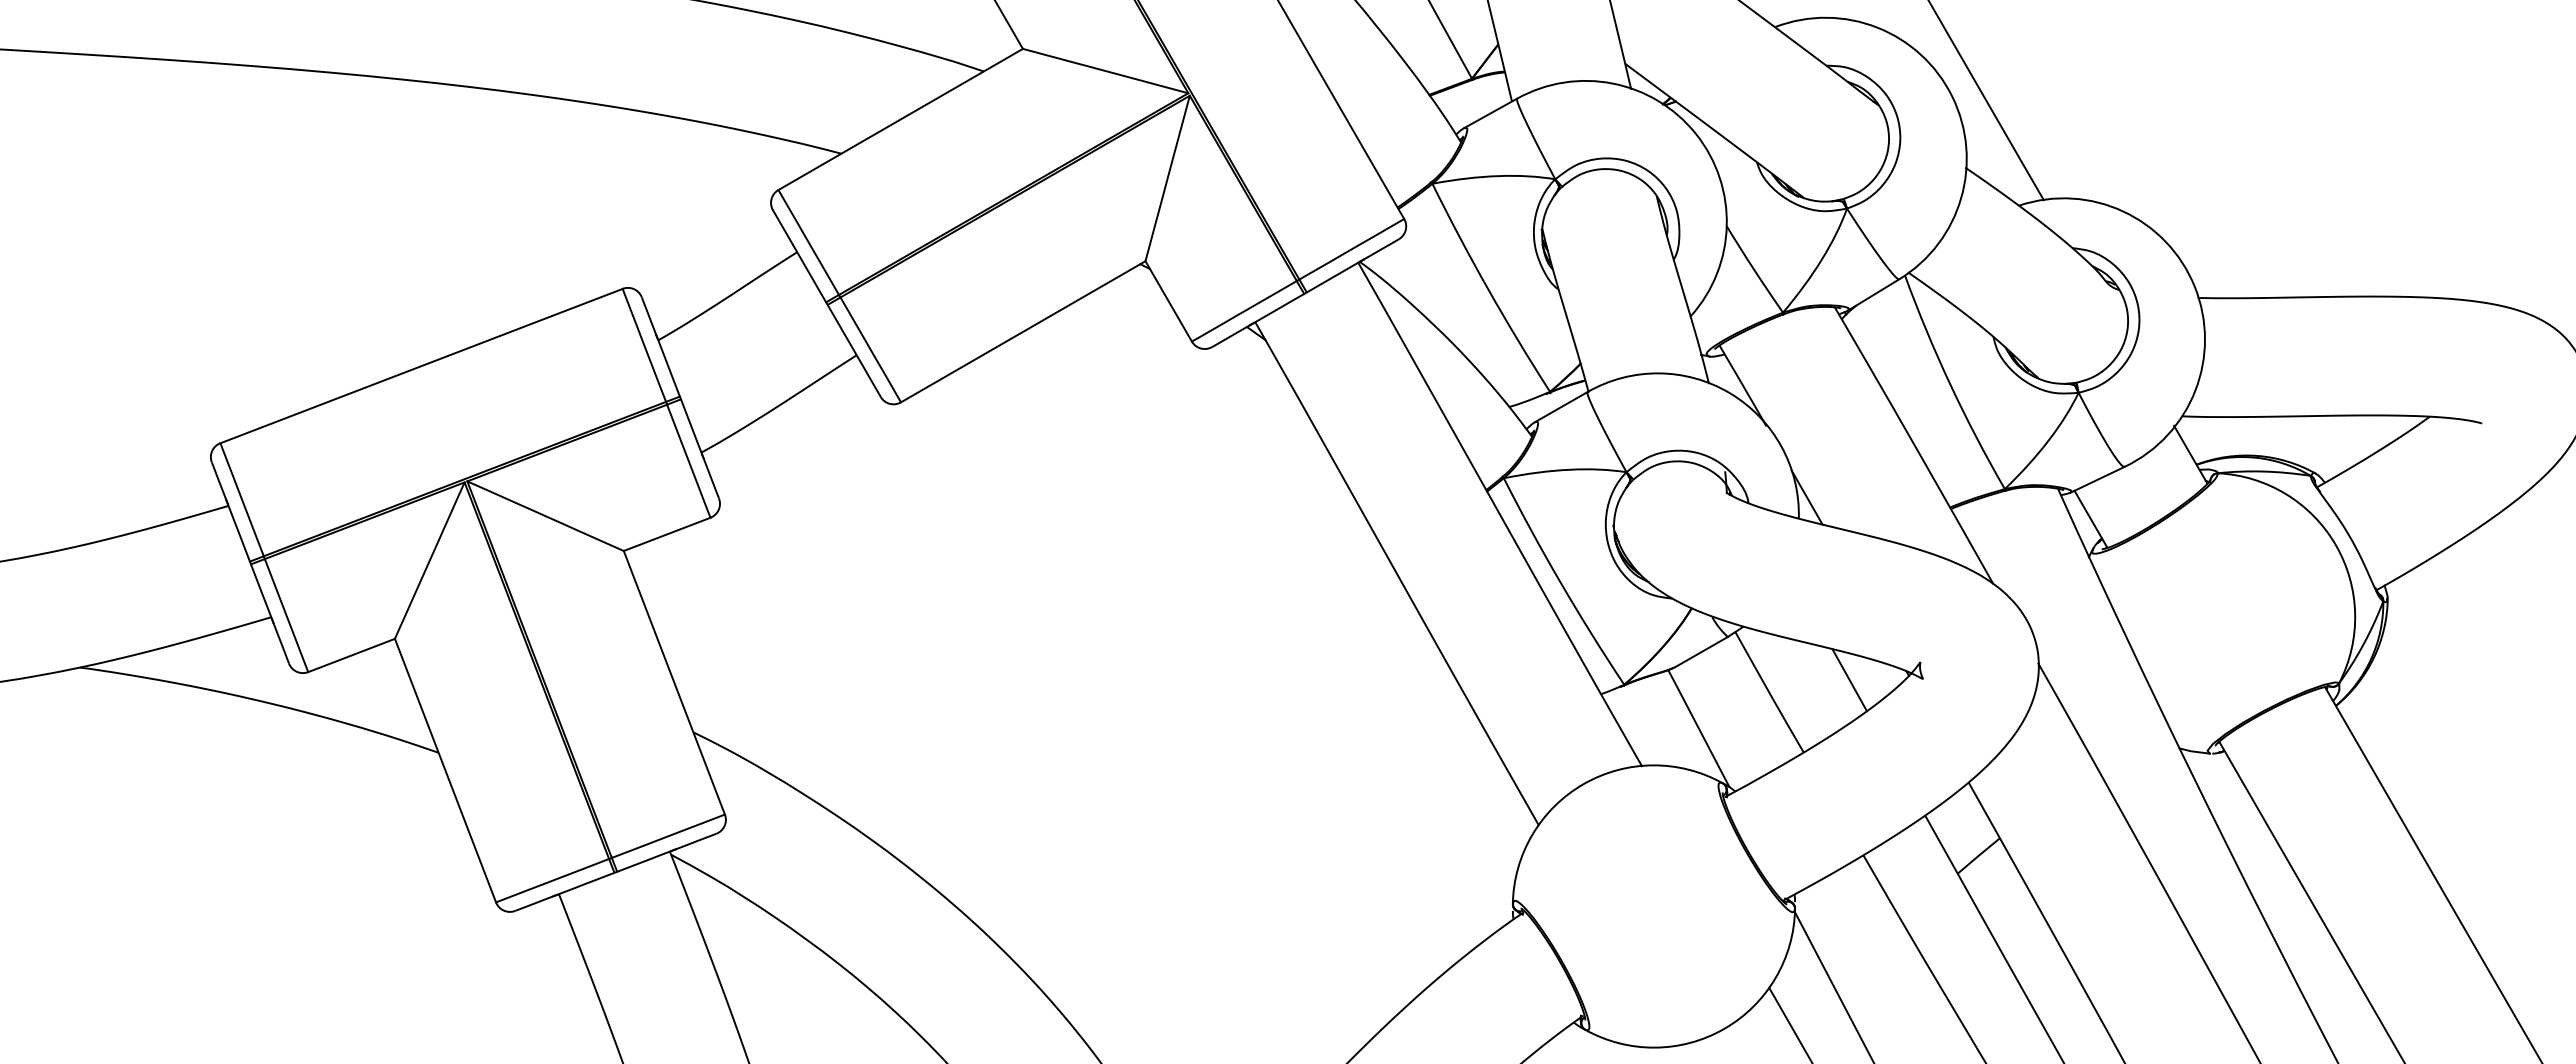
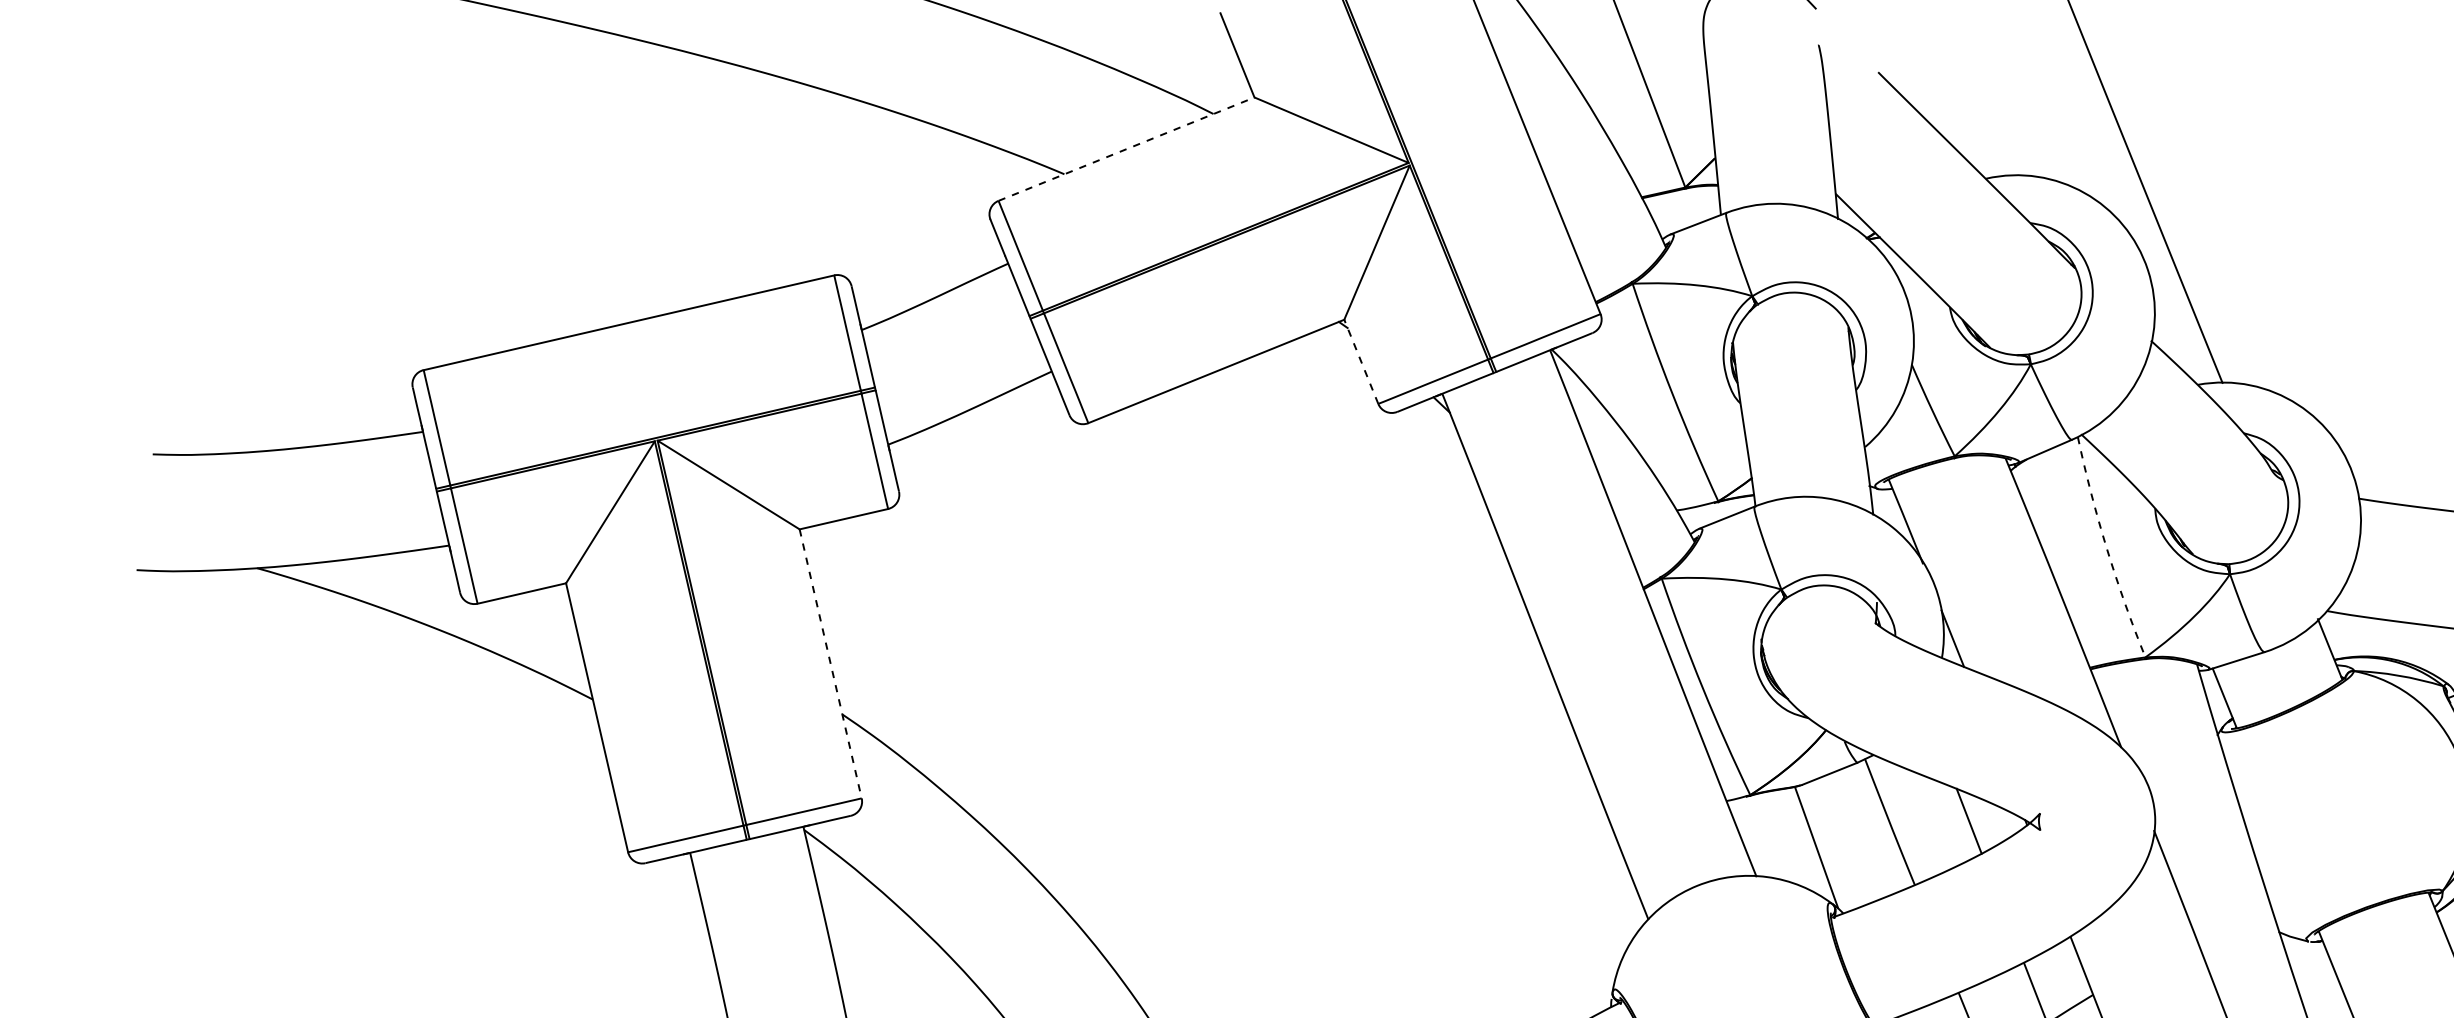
line: (901, 119) -> (1127, 149), solid -> dashed
line: (1168, 300) -> (1361, 360), solid -> dashed
arc: (1950, 384) -> (2107, 548), solid -> dashed
line: (674, 683) -> (830, 664), solid -> dashed

